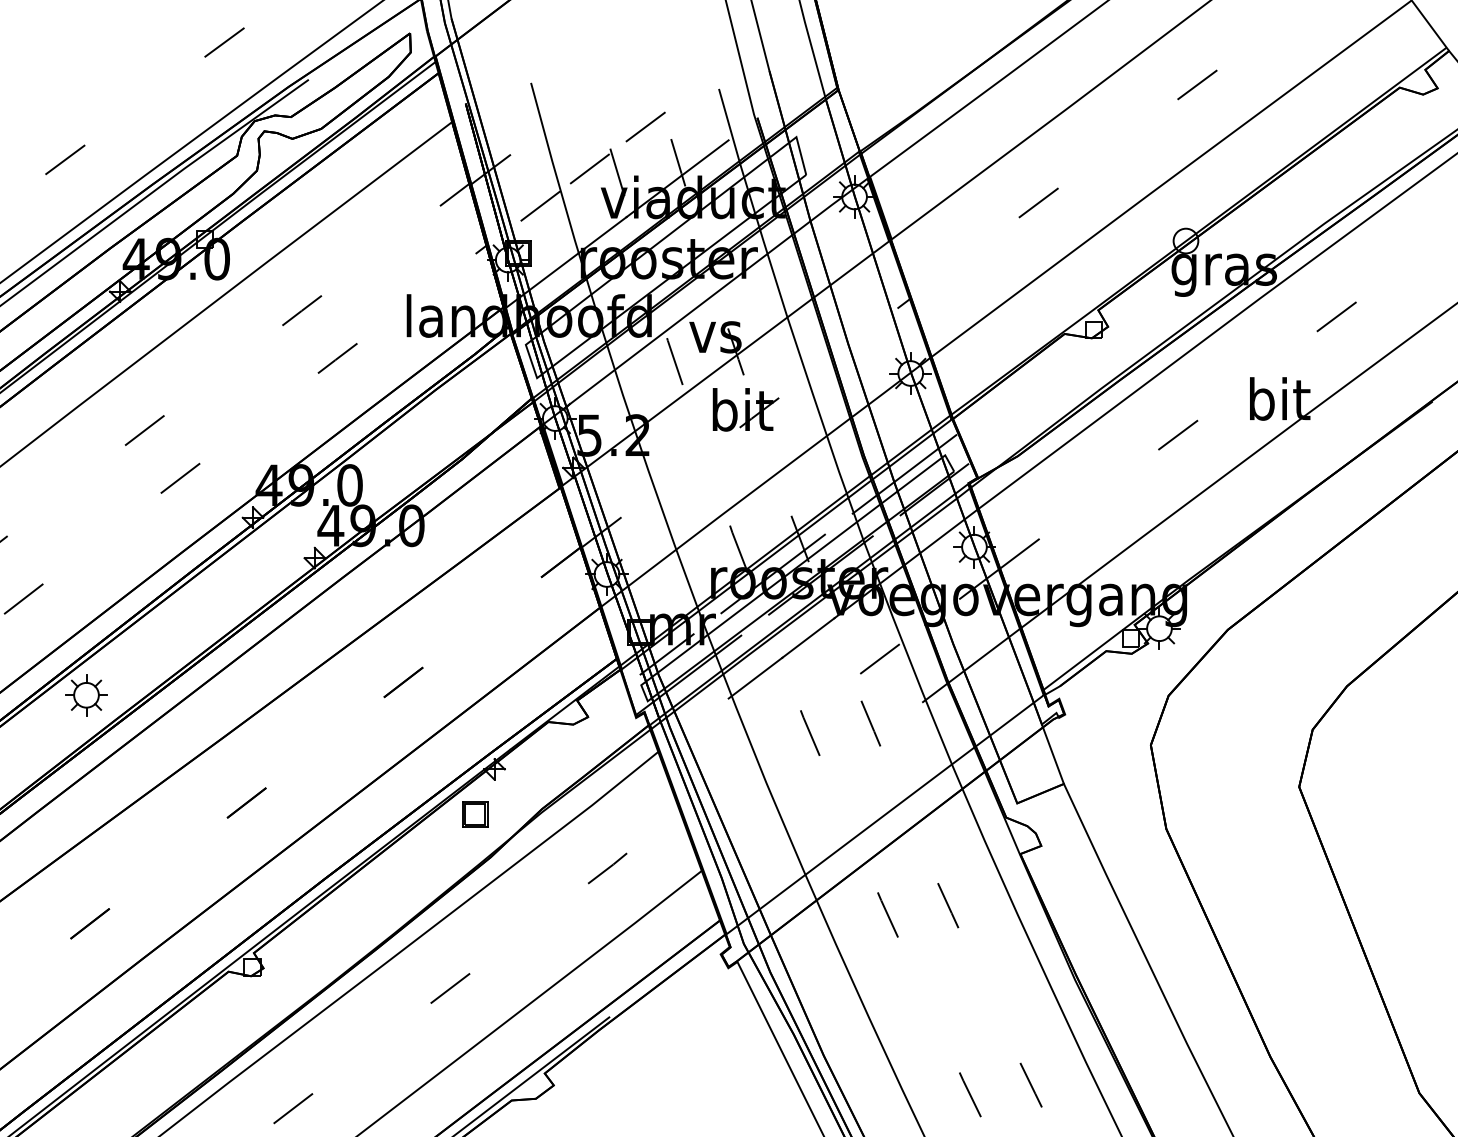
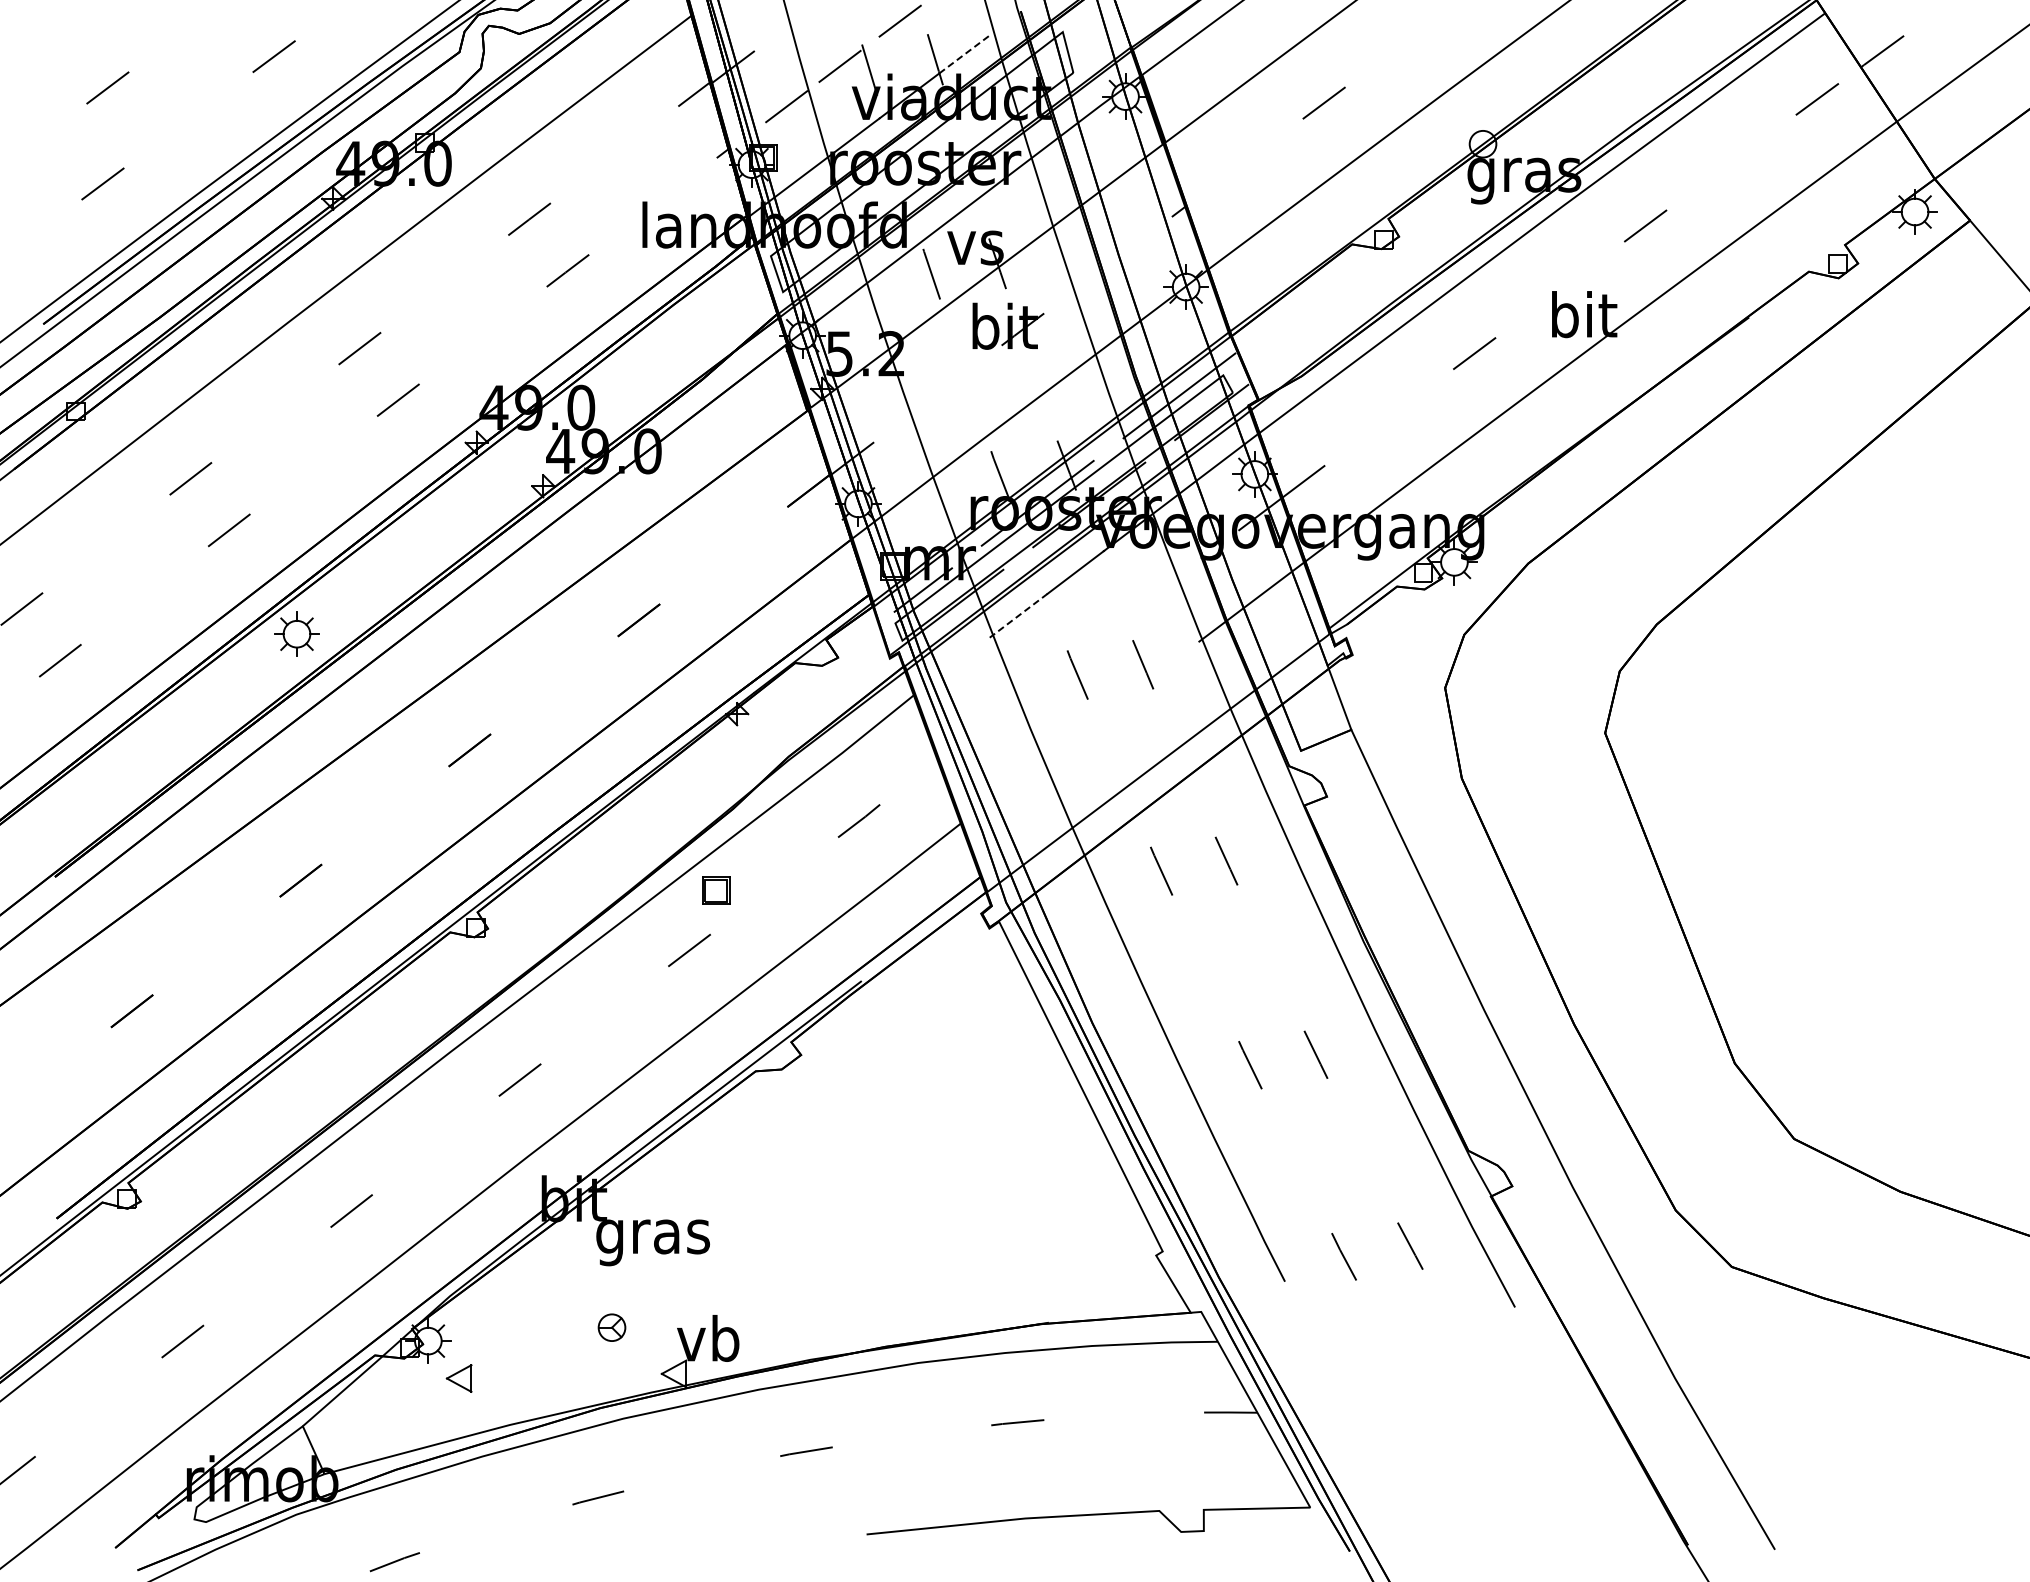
line: (705, 157) -> (964, 54), solid -> dashed
line: (877, 660) -> (1150, 596), removed
line: (755, 678) -> (1018, 616), solid -> dashed
part: (475, 814) -> (716, 890), moved

